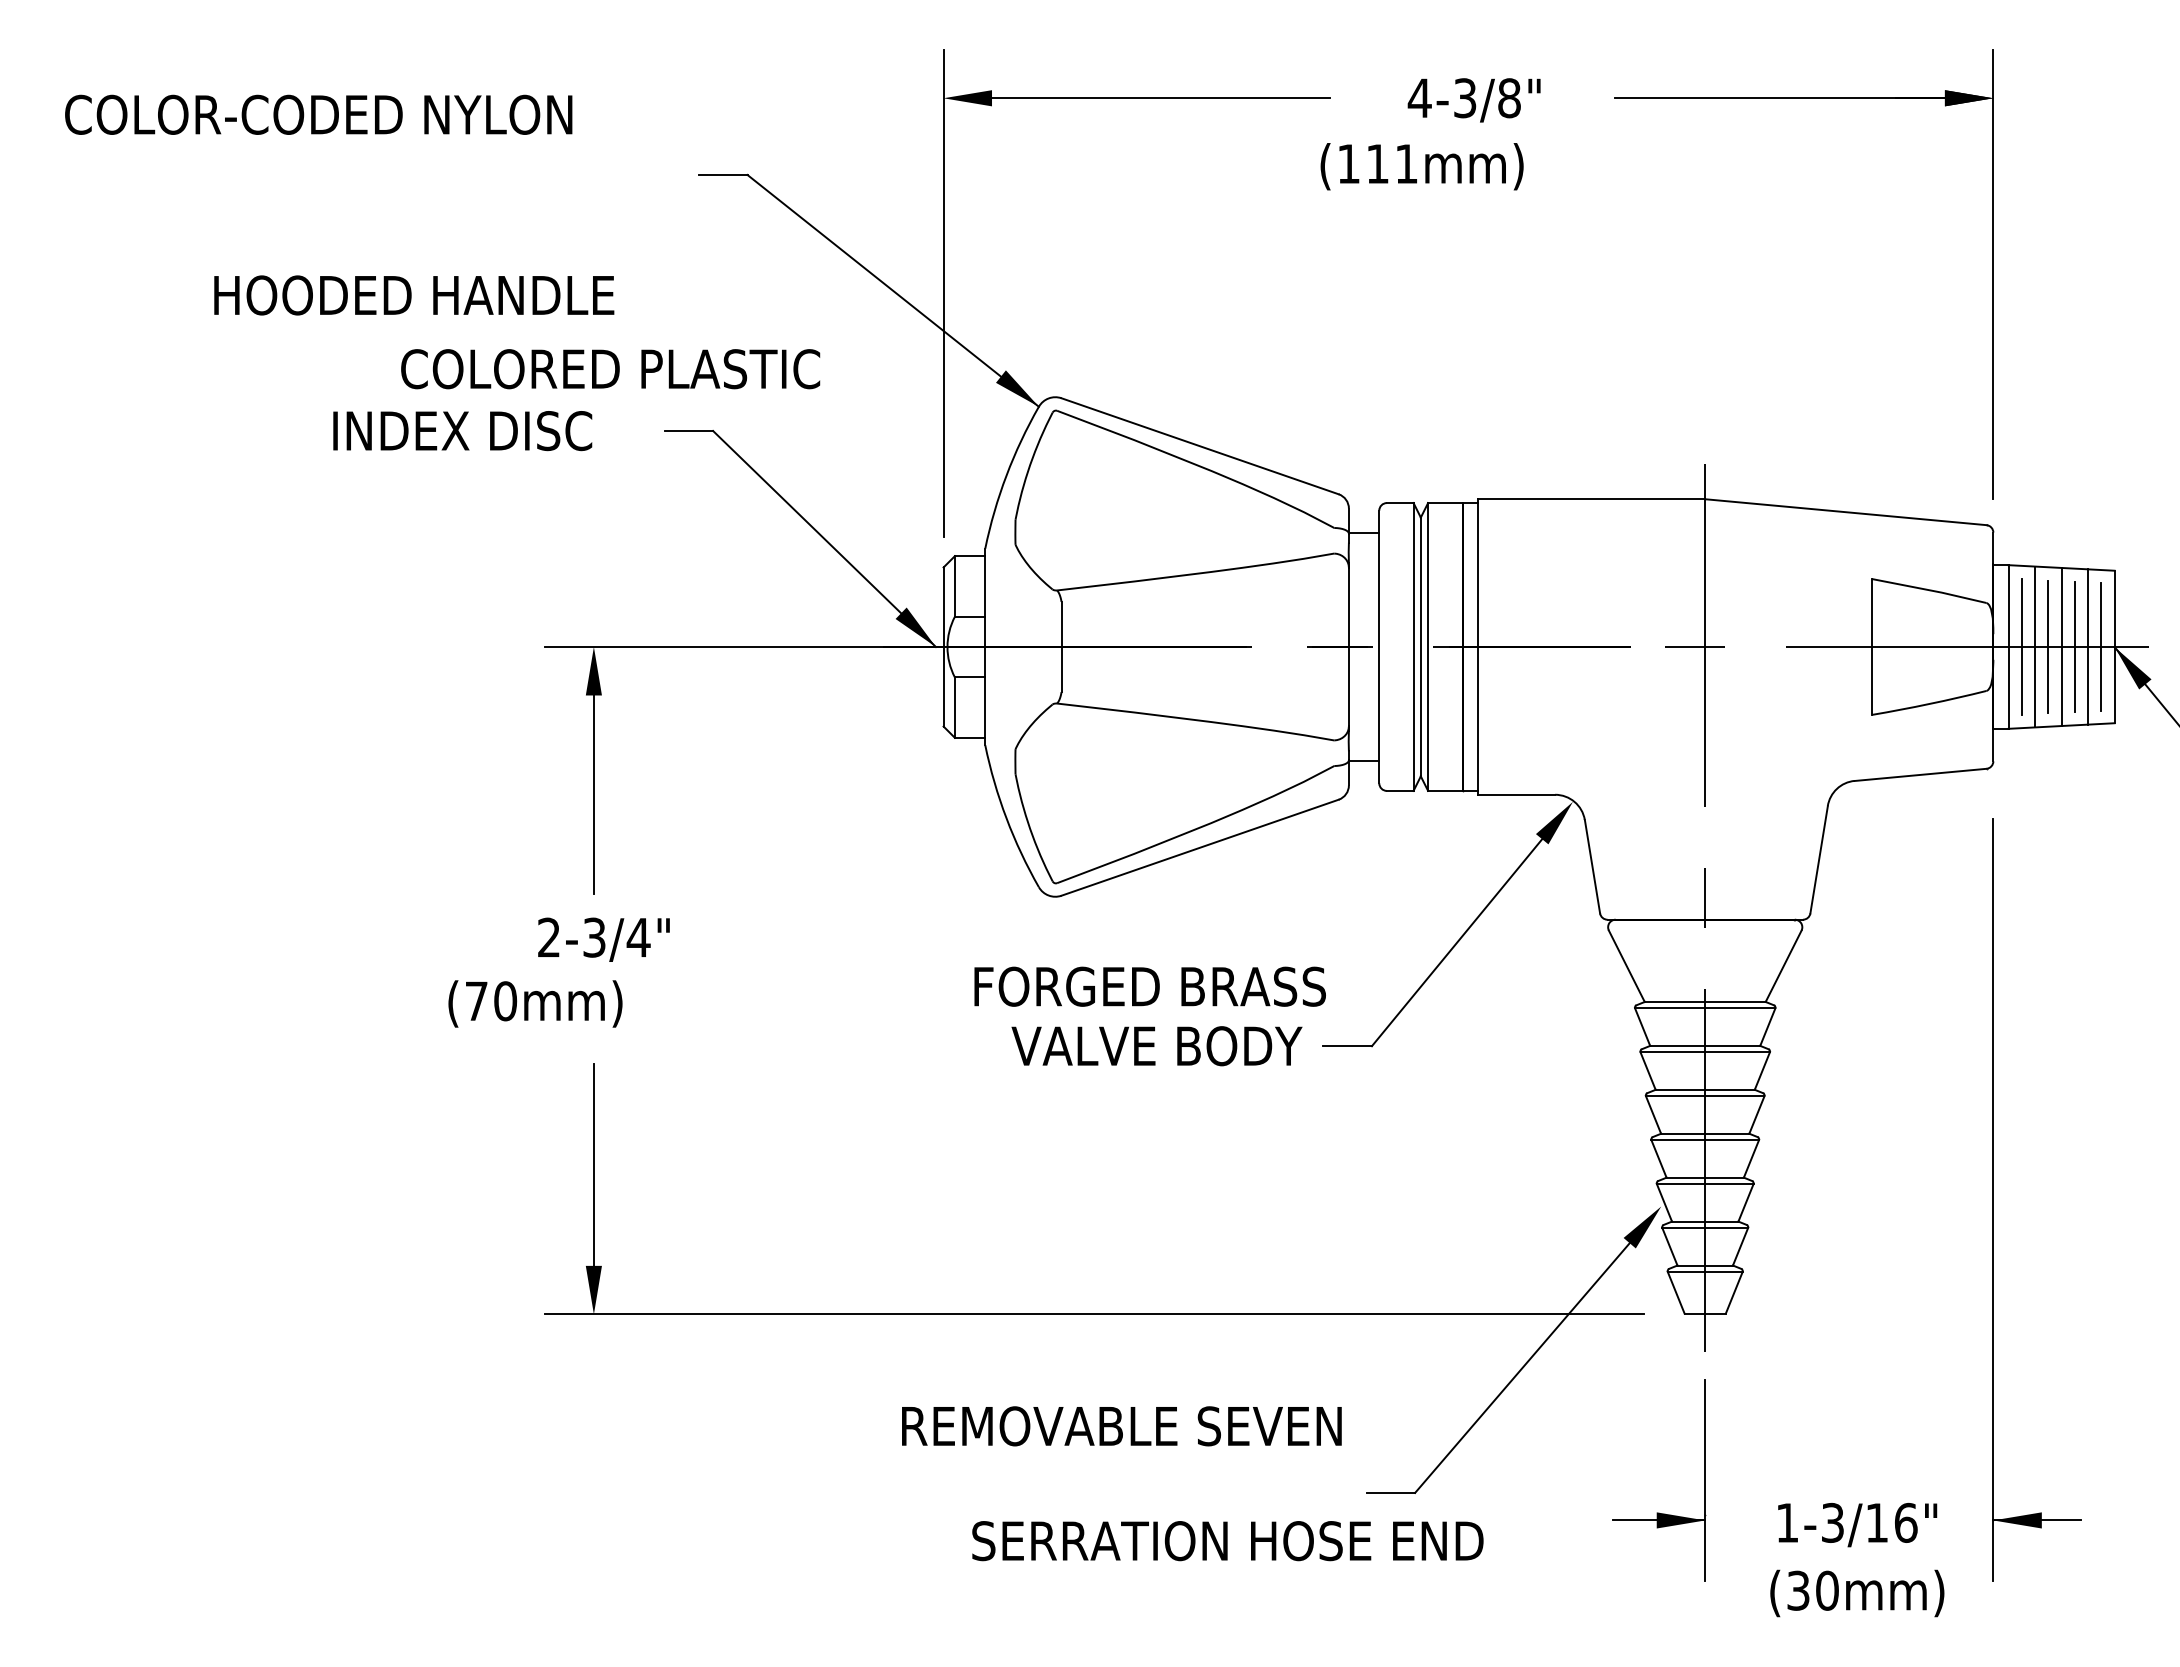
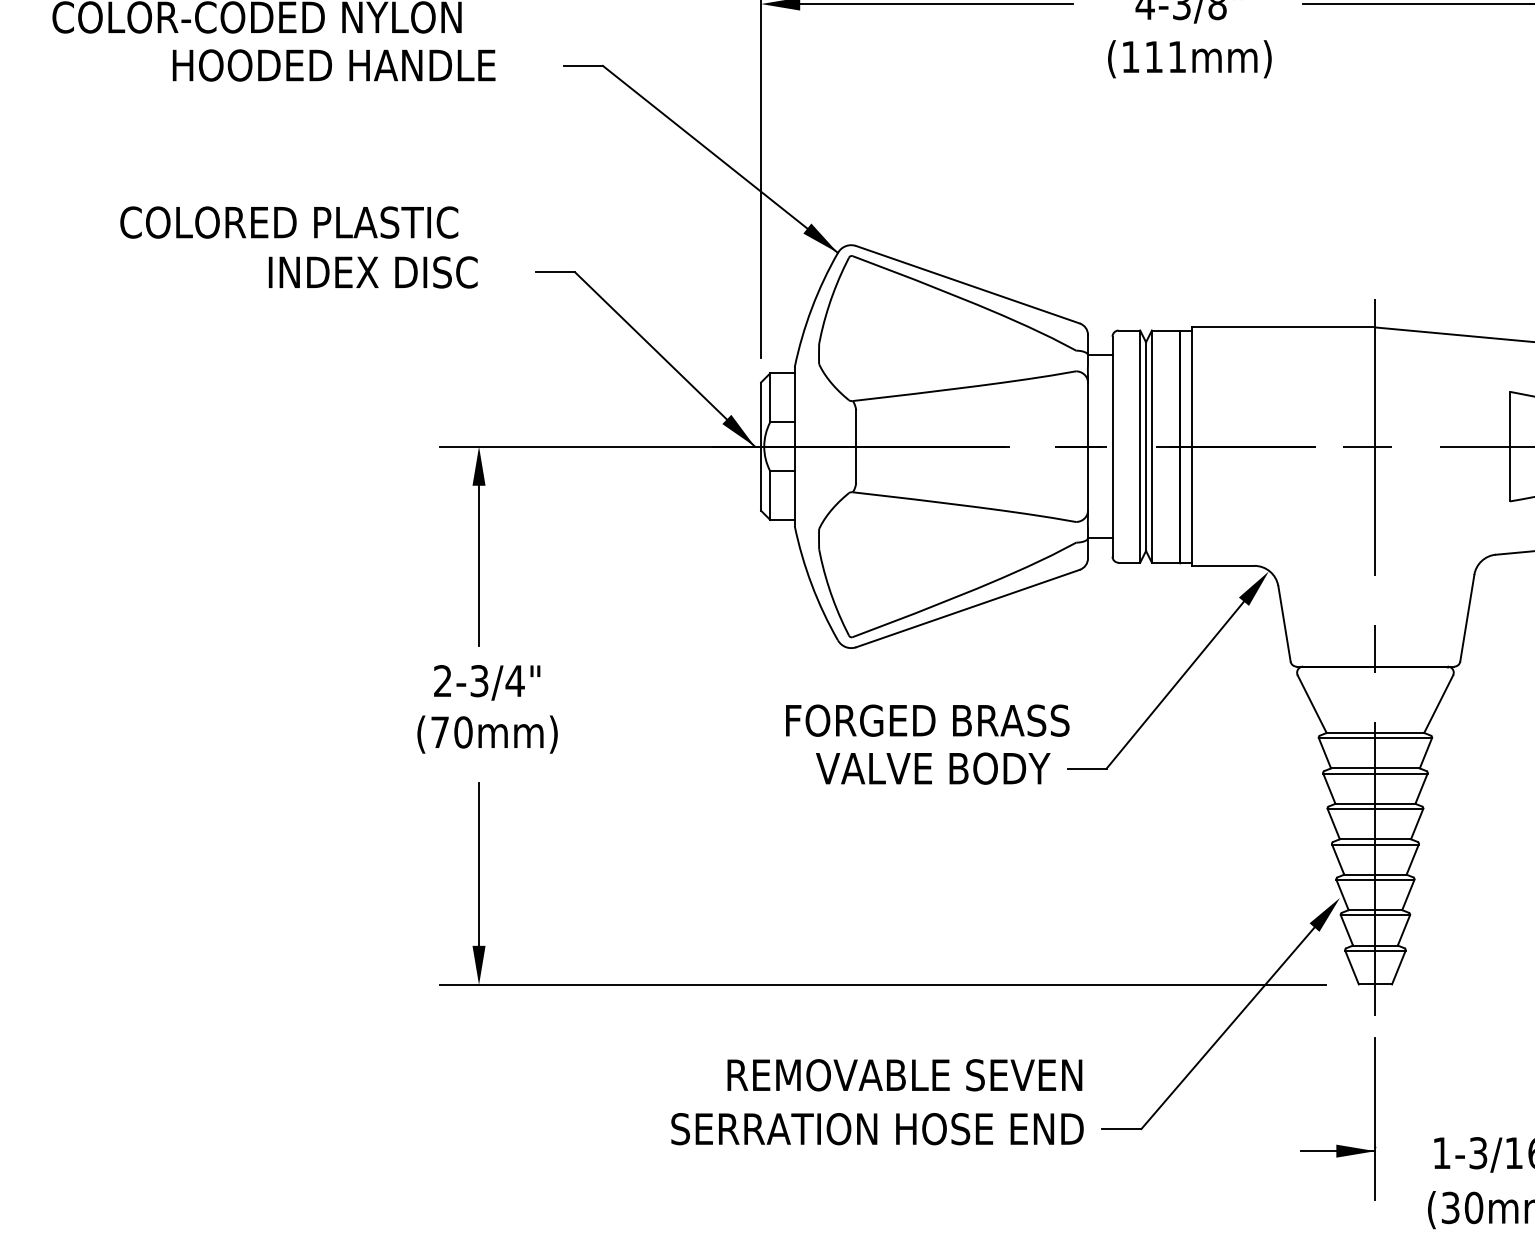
text: (1421, 166) -> (1189, 59), moved
text: (414, 295) -> (334, 65), moved
text: (610, 369) -> (289, 222), moved
text: (535, 1003) -> (487, 734), moved
text: (1227, 1541) -> (877, 1129), moved

